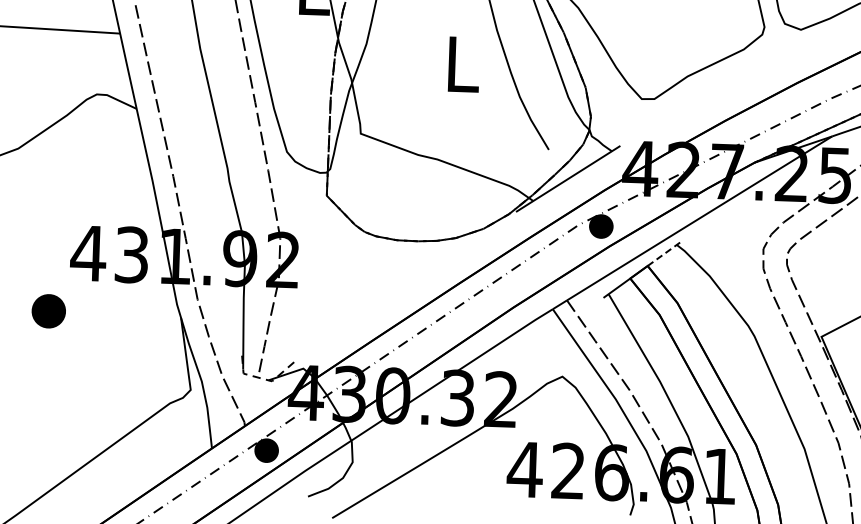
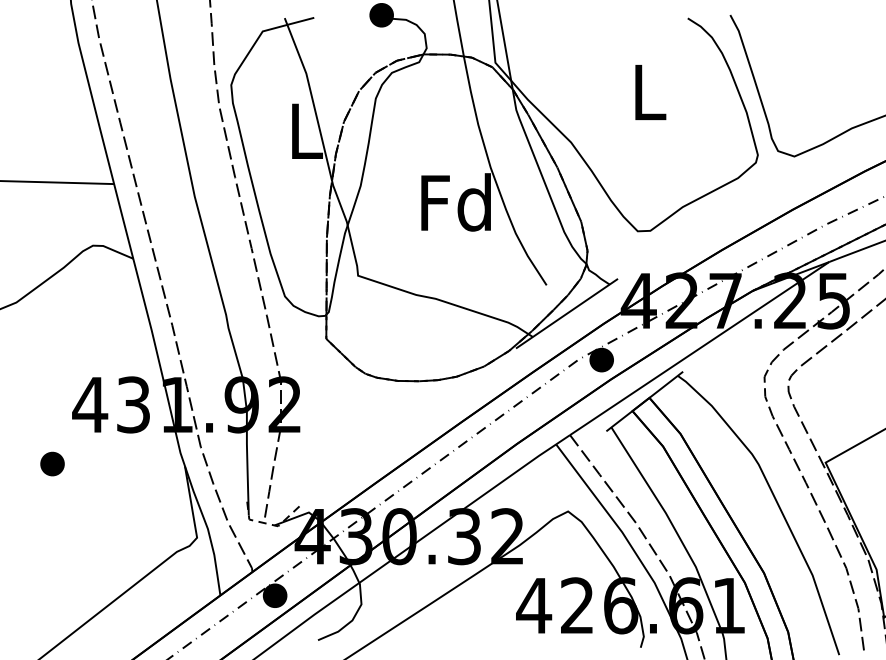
text: (460, 63) -> (455, 202), L -> Fd
line: (665, 253) -> (666, 384), dashed -> solid
part: (48, 310) -> (52, 463), size x0.71

